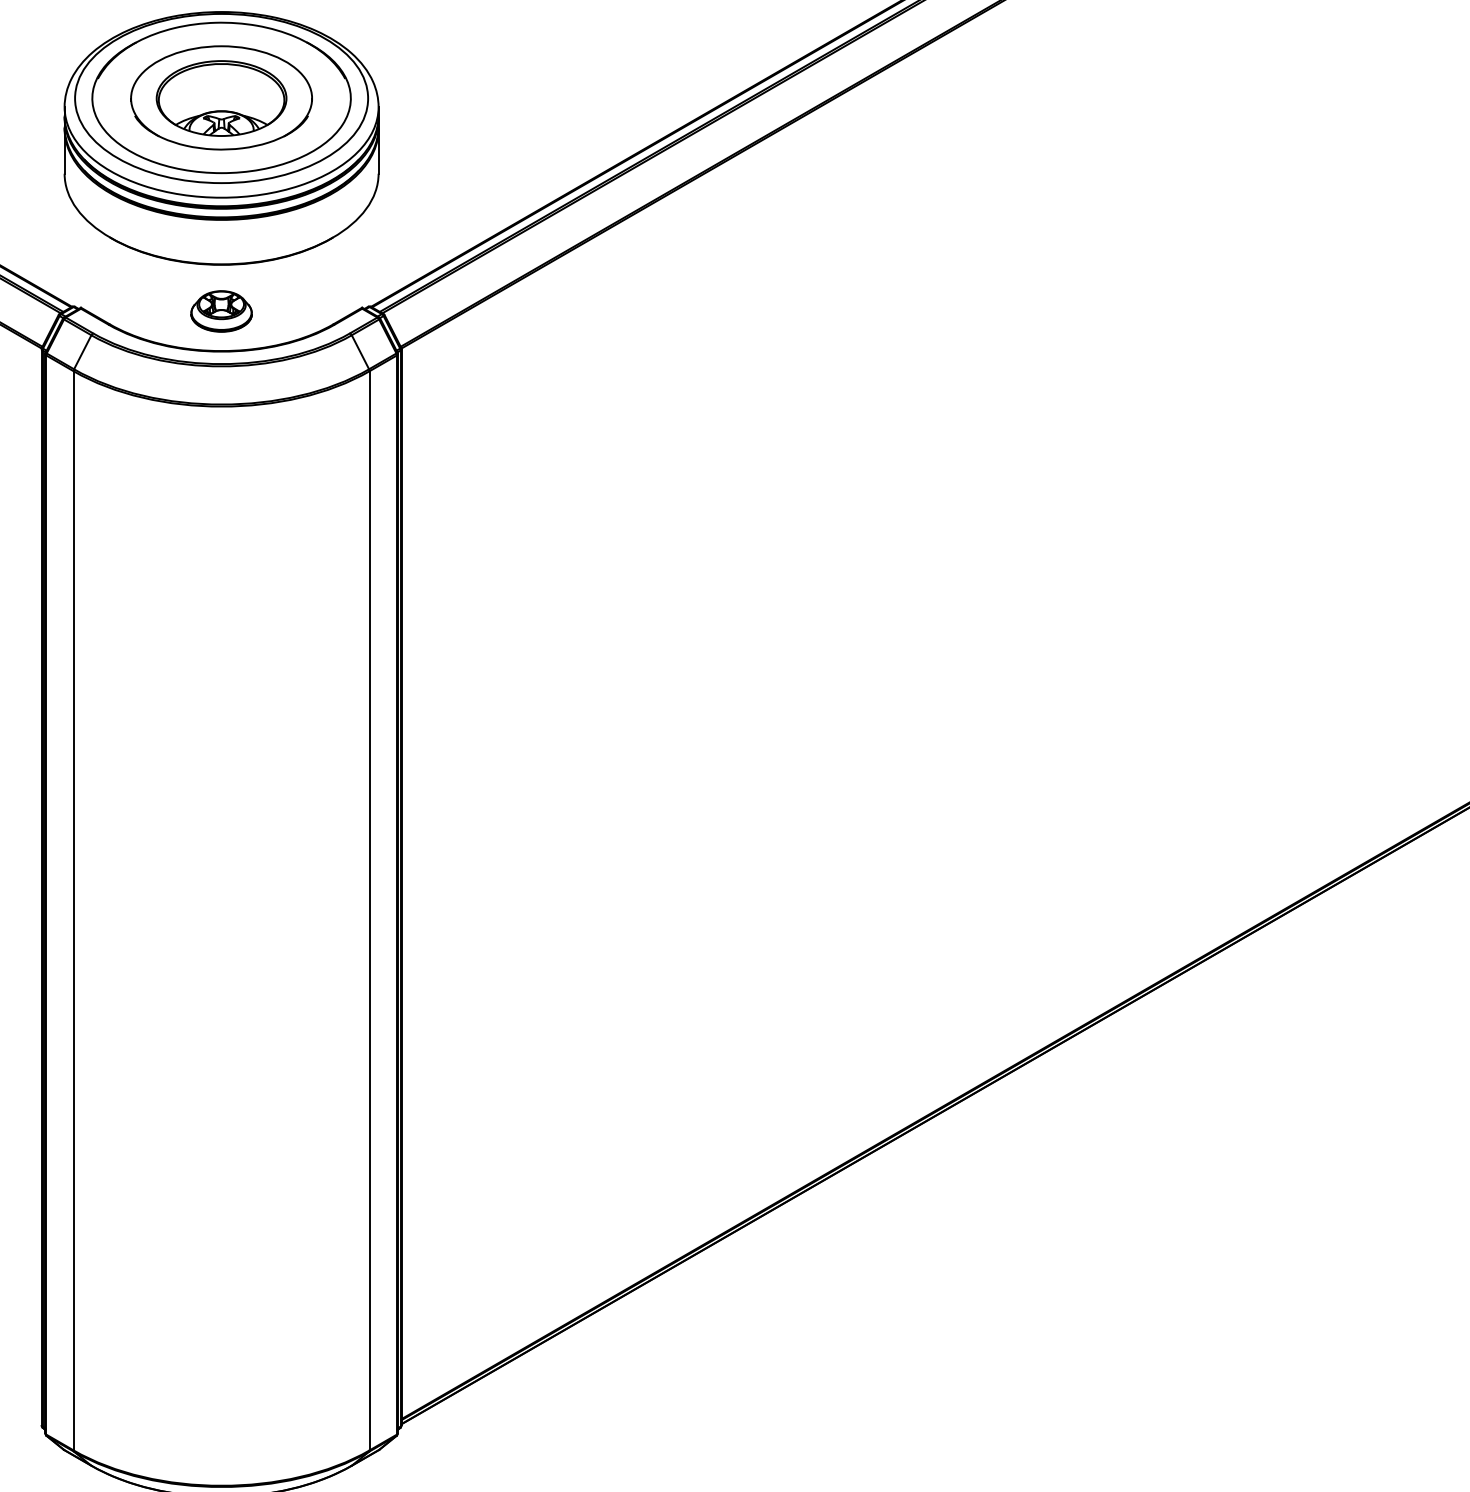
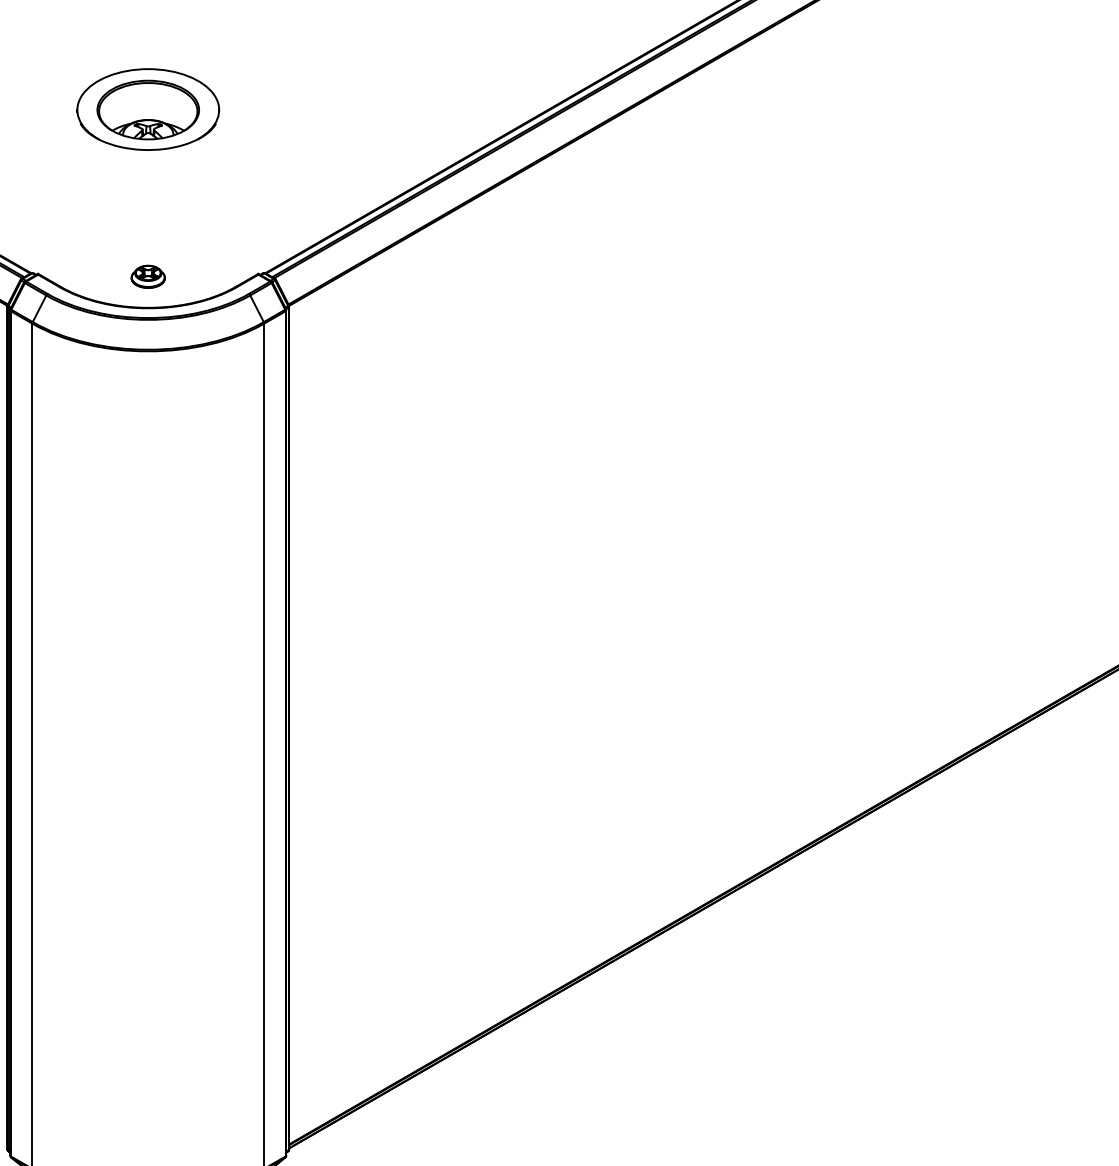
part: (221, 138) -> (148, 141), removed
part: (221, 311) -> (148, 276), size x0.7

